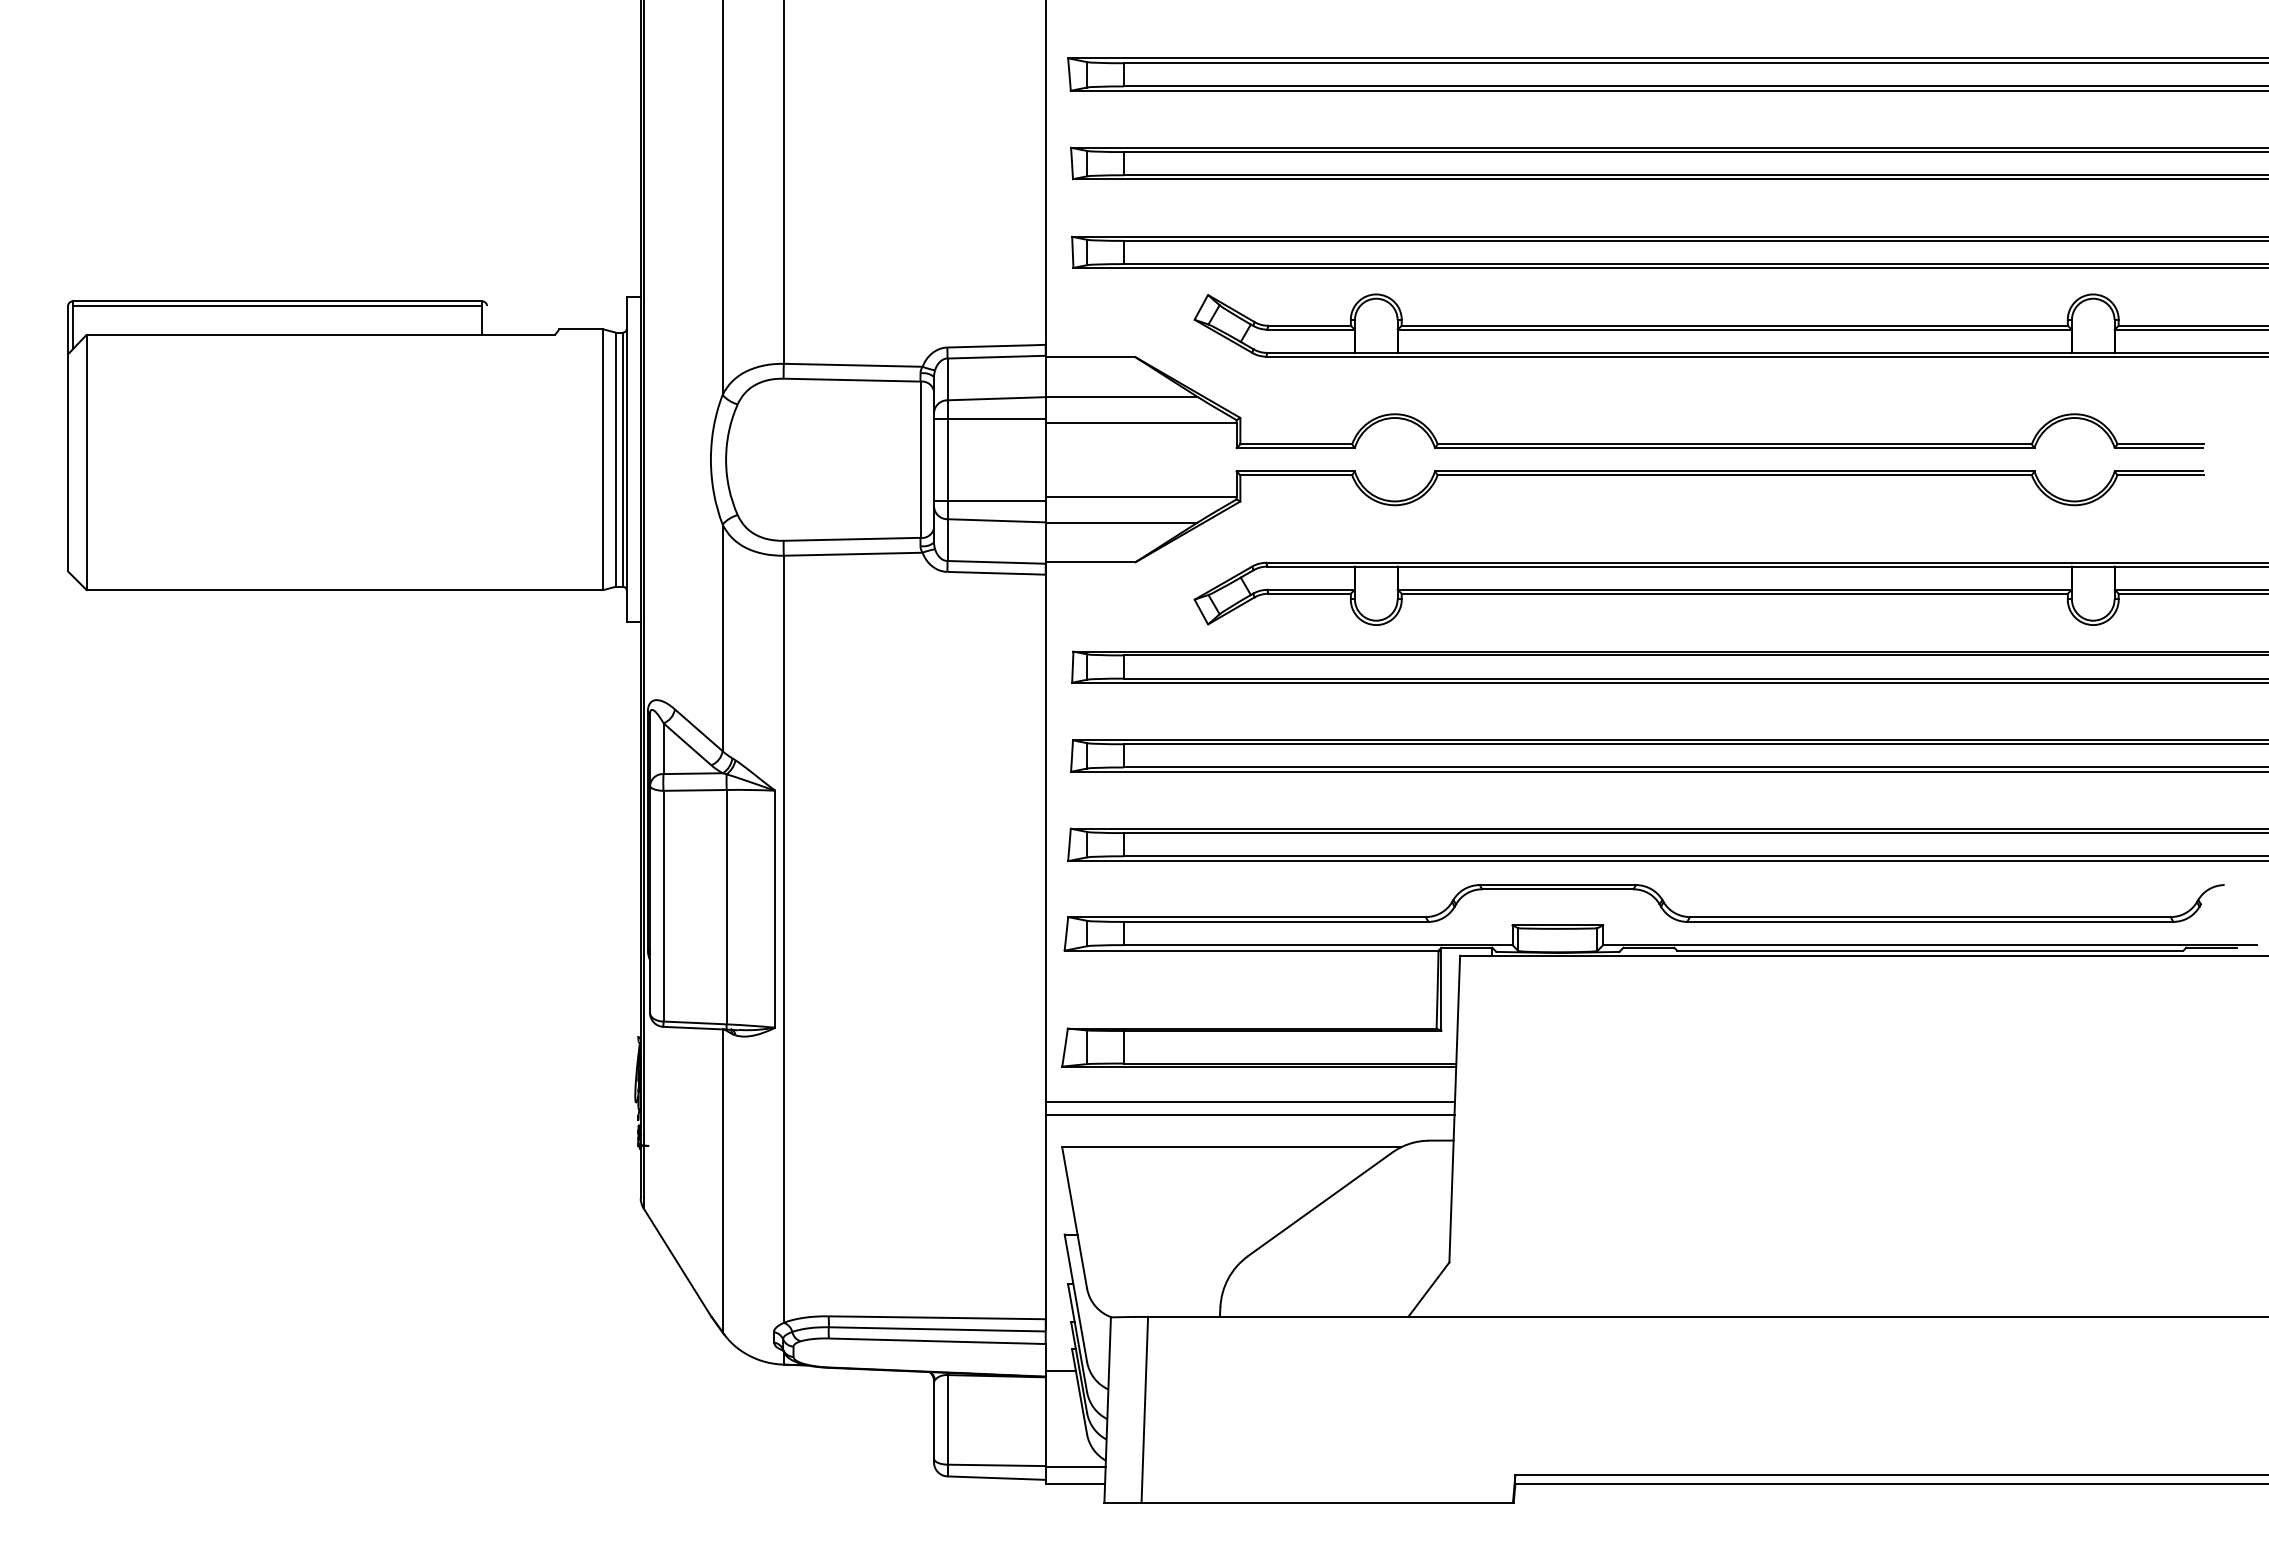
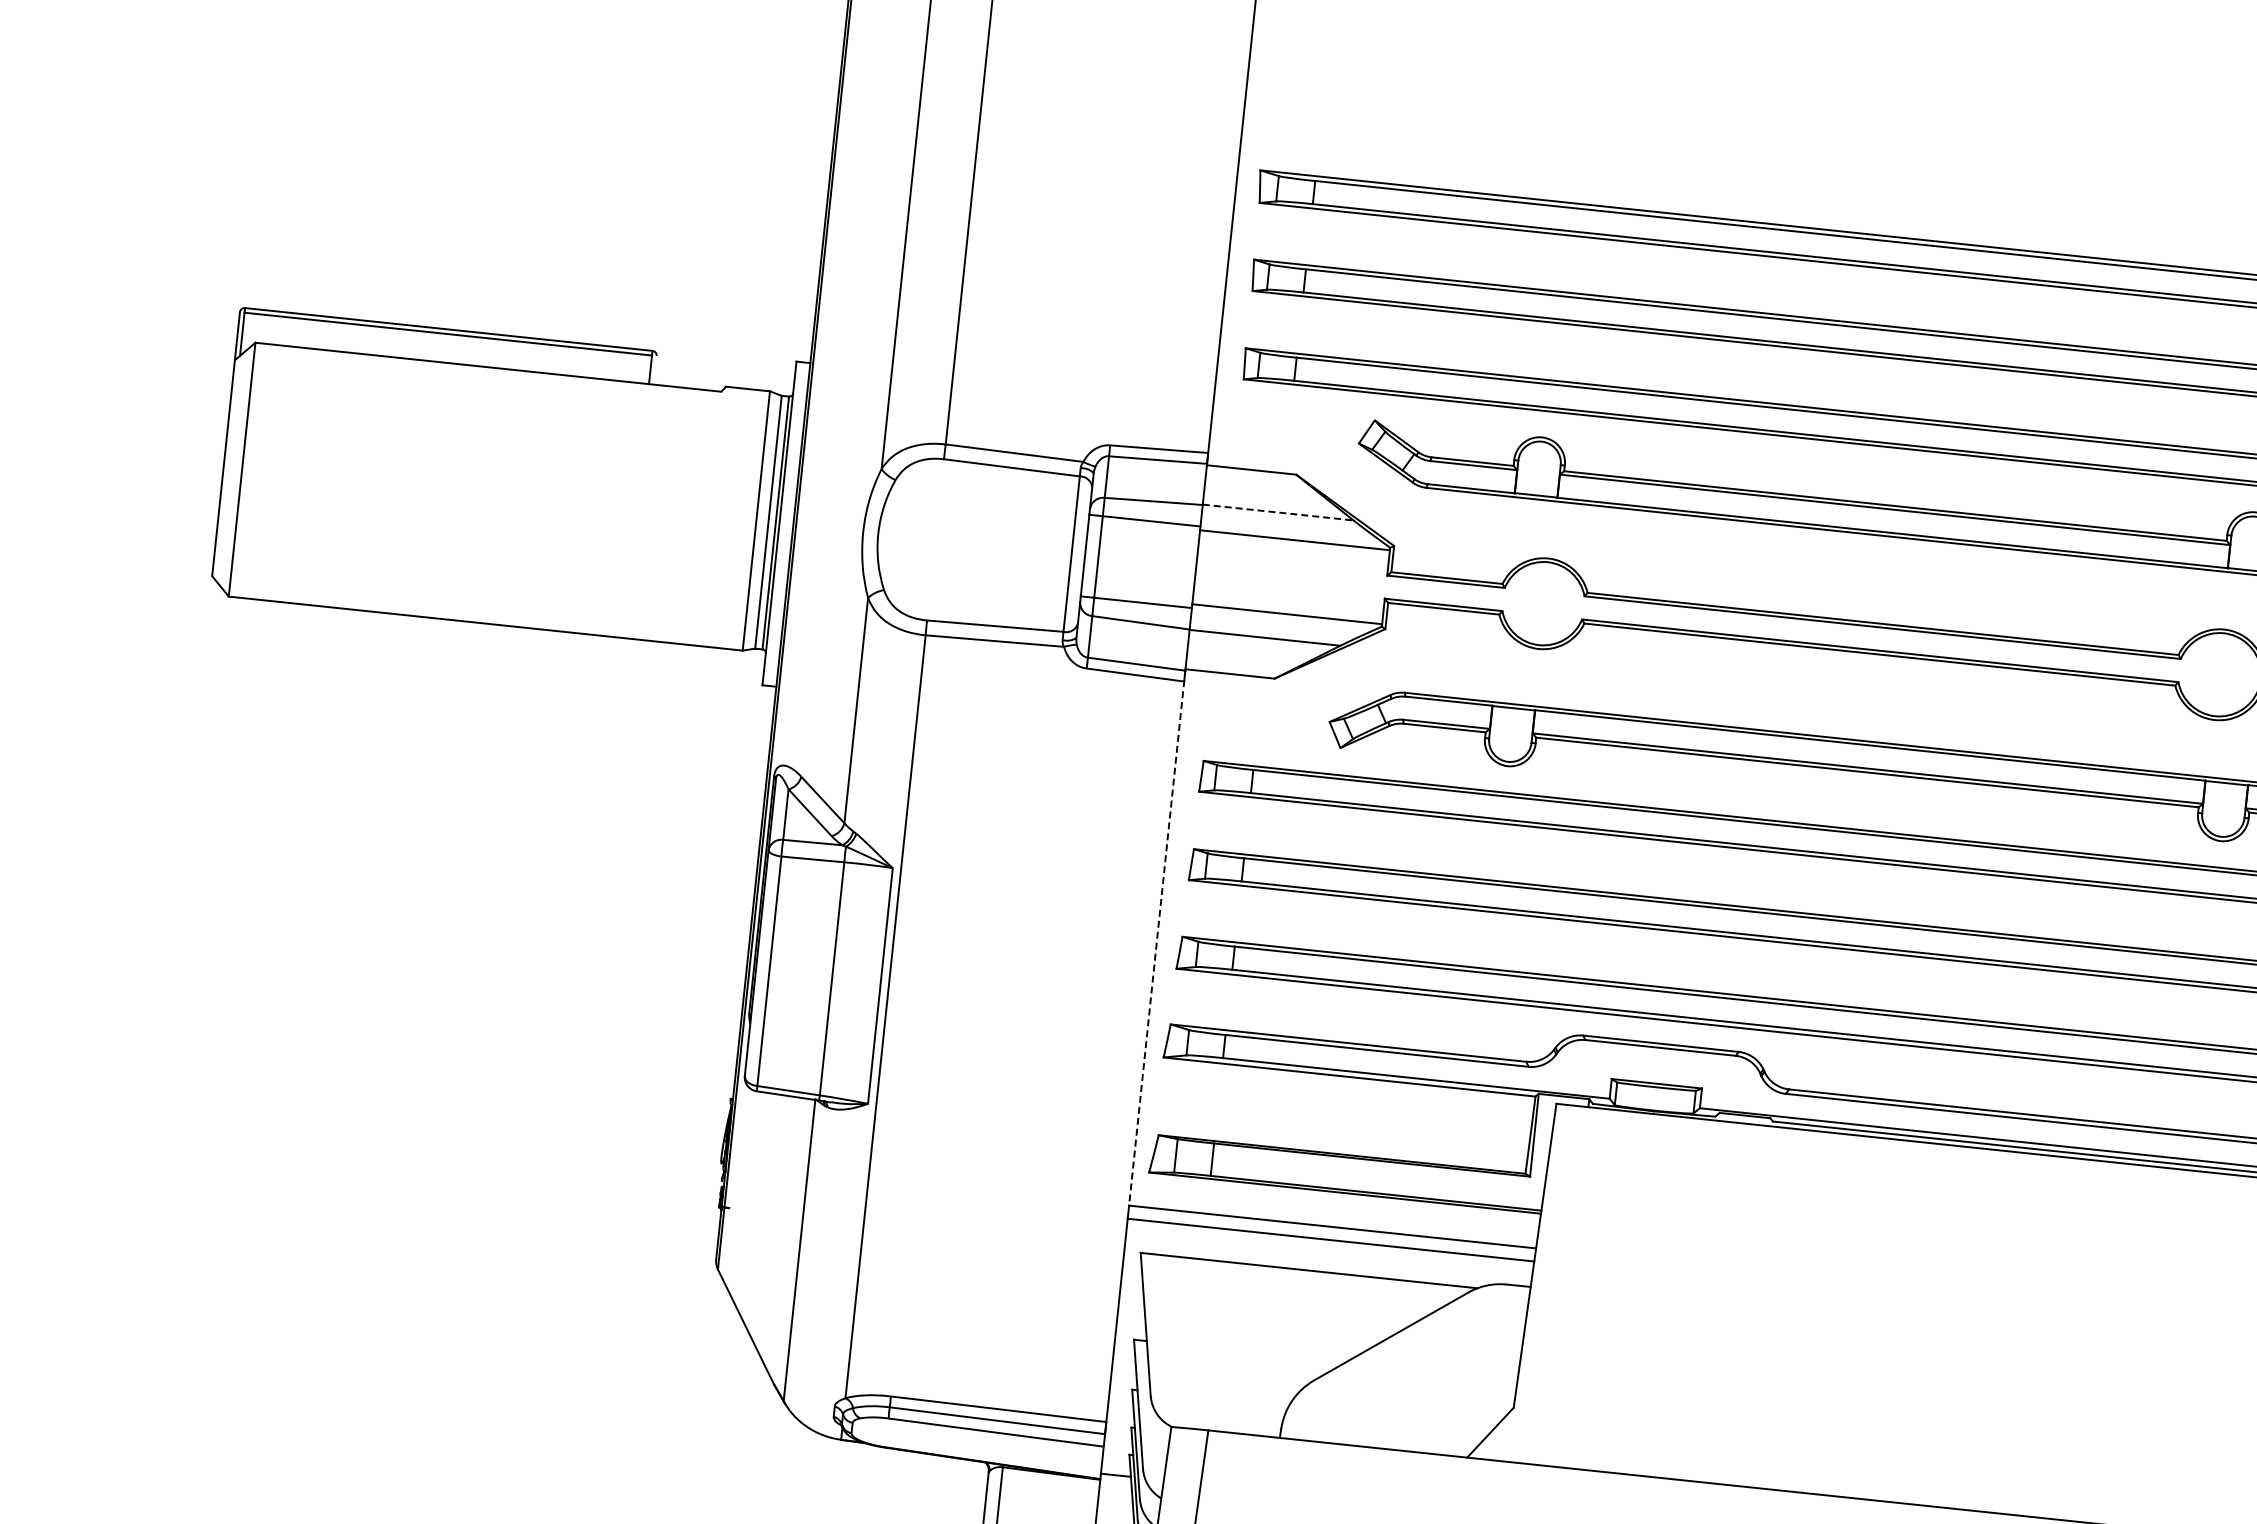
line: (1121, 396) -> (1278, 512), solid -> dashed
line: (1045, 831) -> (1157, 936), solid -> dashed

